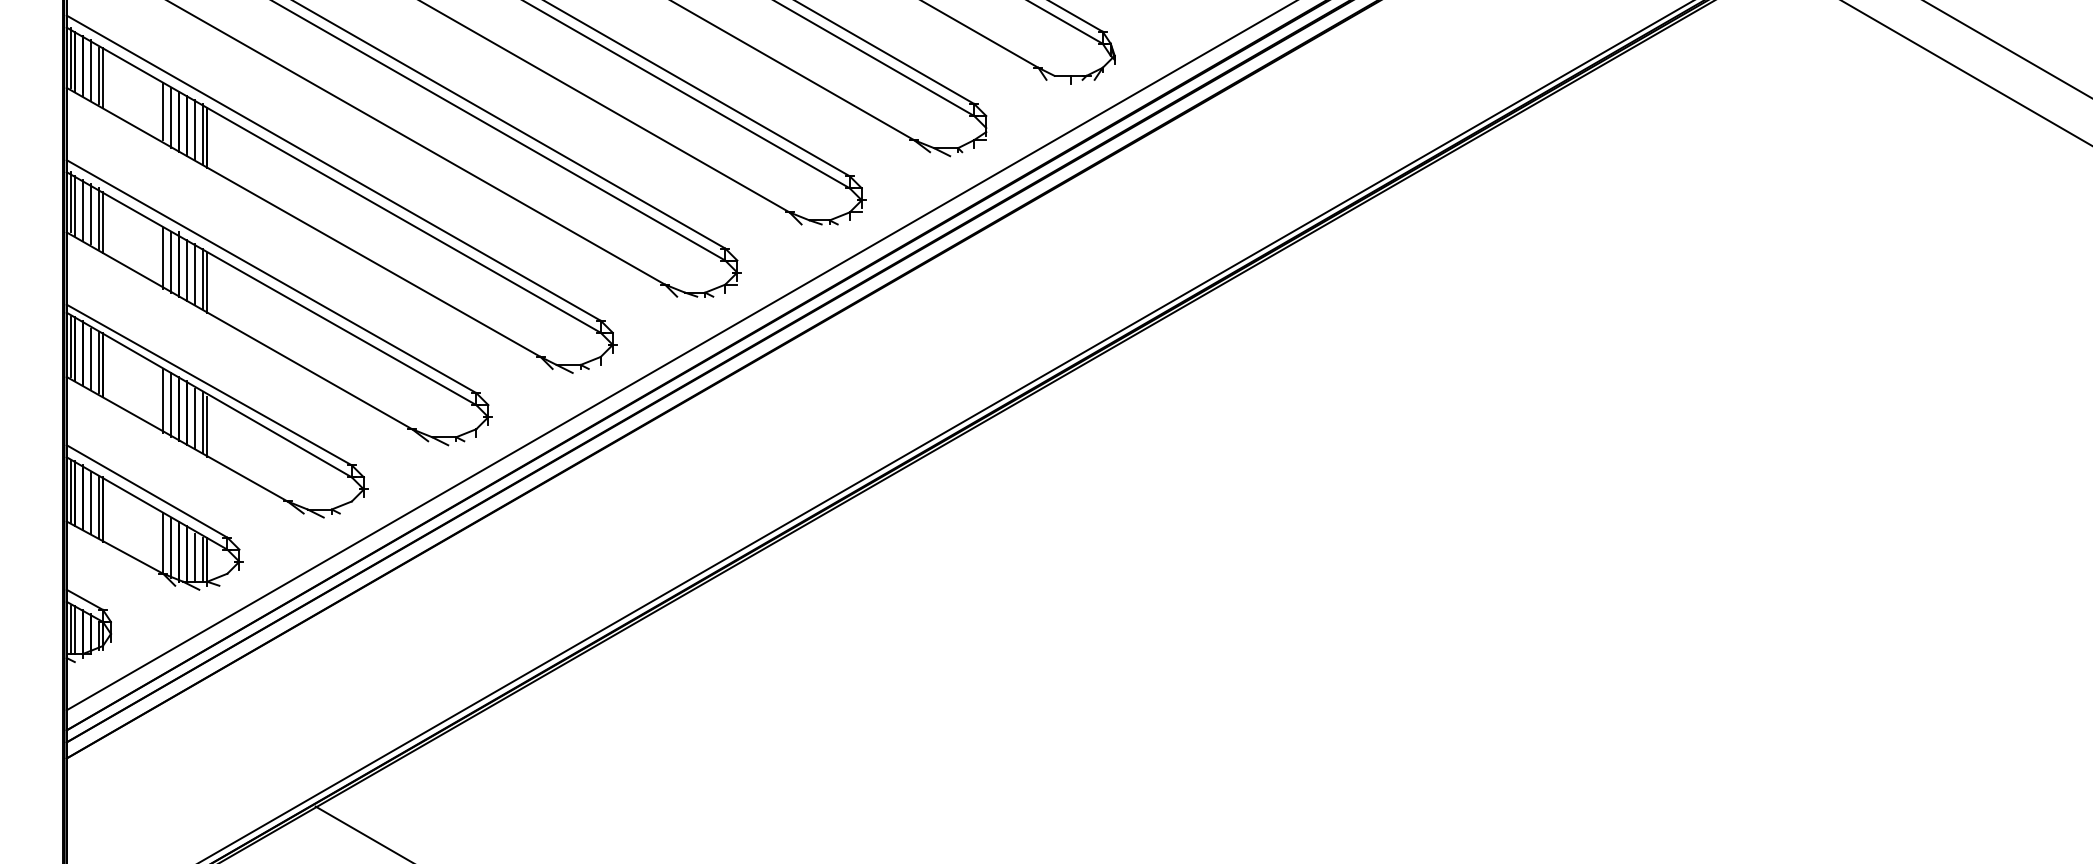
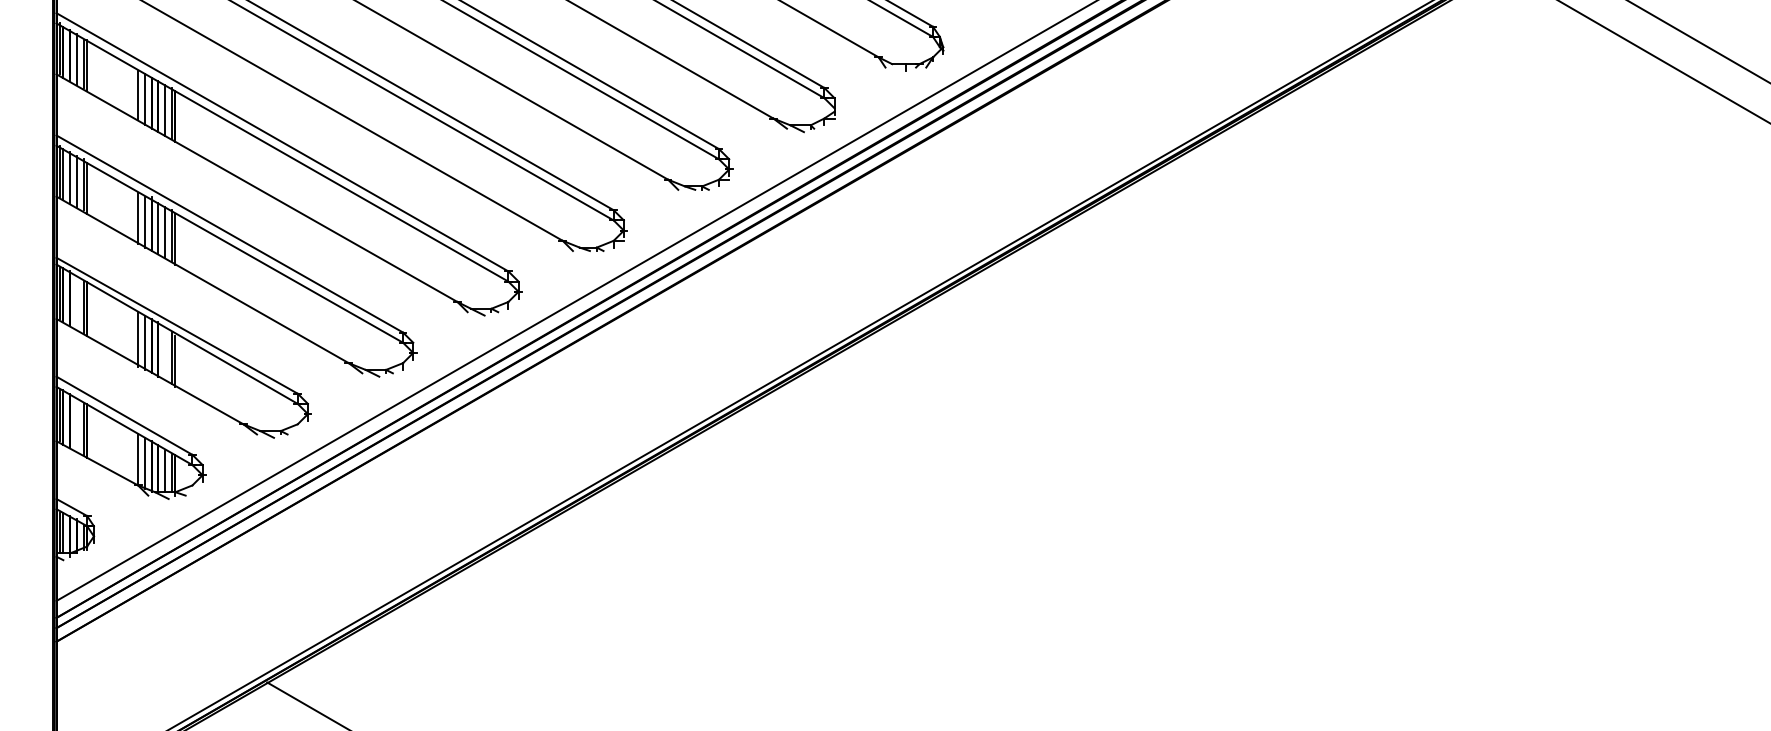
line: (90, 358) -> (76, 303), removed
line: (195, 419) -> (165, 354), removed
line: (90, 503) -> (76, 425), removed

